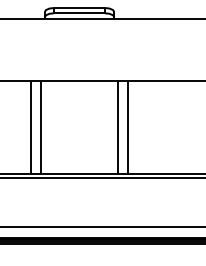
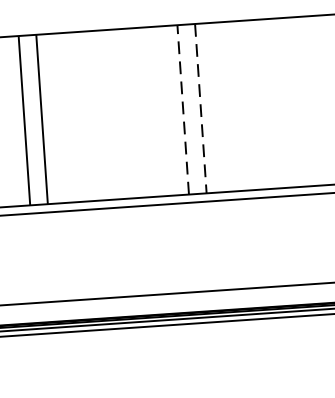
line: (118, 126) -> (183, 108), solid -> dashed
line: (127, 127) -> (200, 108), solid -> dashed

